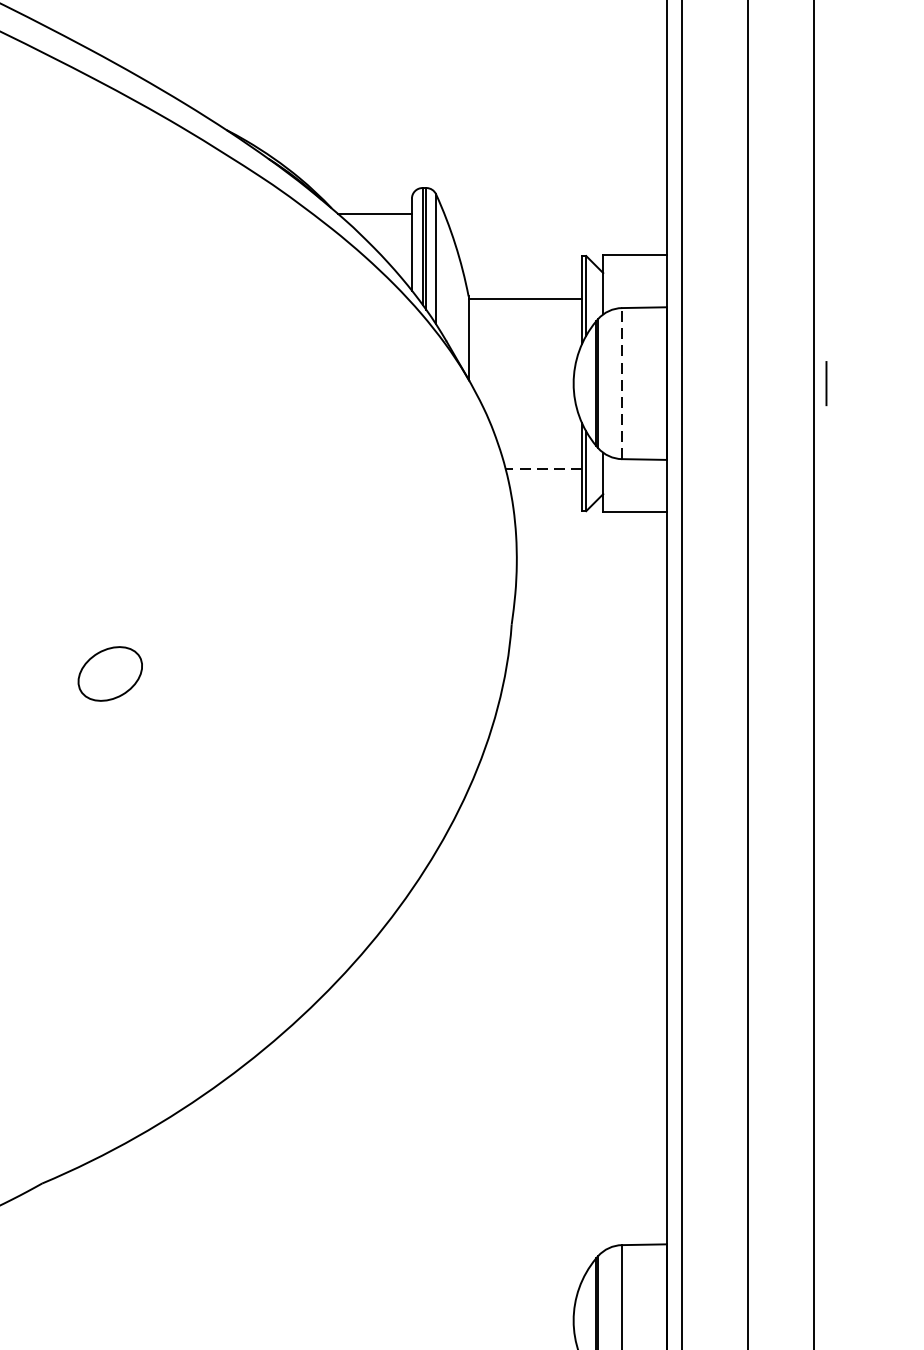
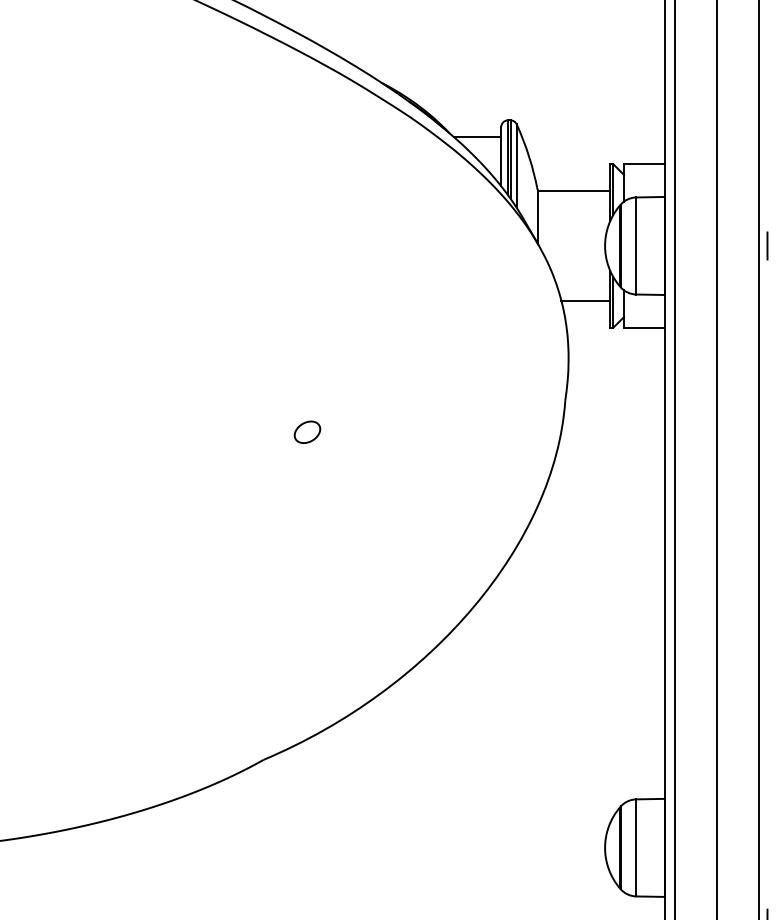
line: (622, 382) -> (636, 245), dashed -> solid
line: (543, 468) -> (585, 300), dashed -> solid
part: (110, 672) -> (307, 431), size x0.62

